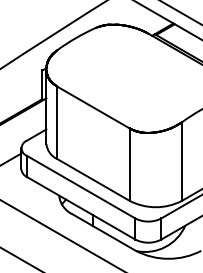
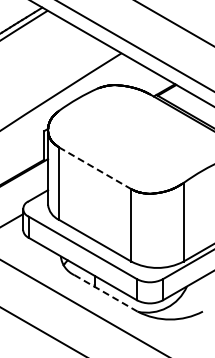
line: (93, 107) -> (95, 168), solid -> dashed
line: (104, 232) -> (106, 293), solid -> dashed

